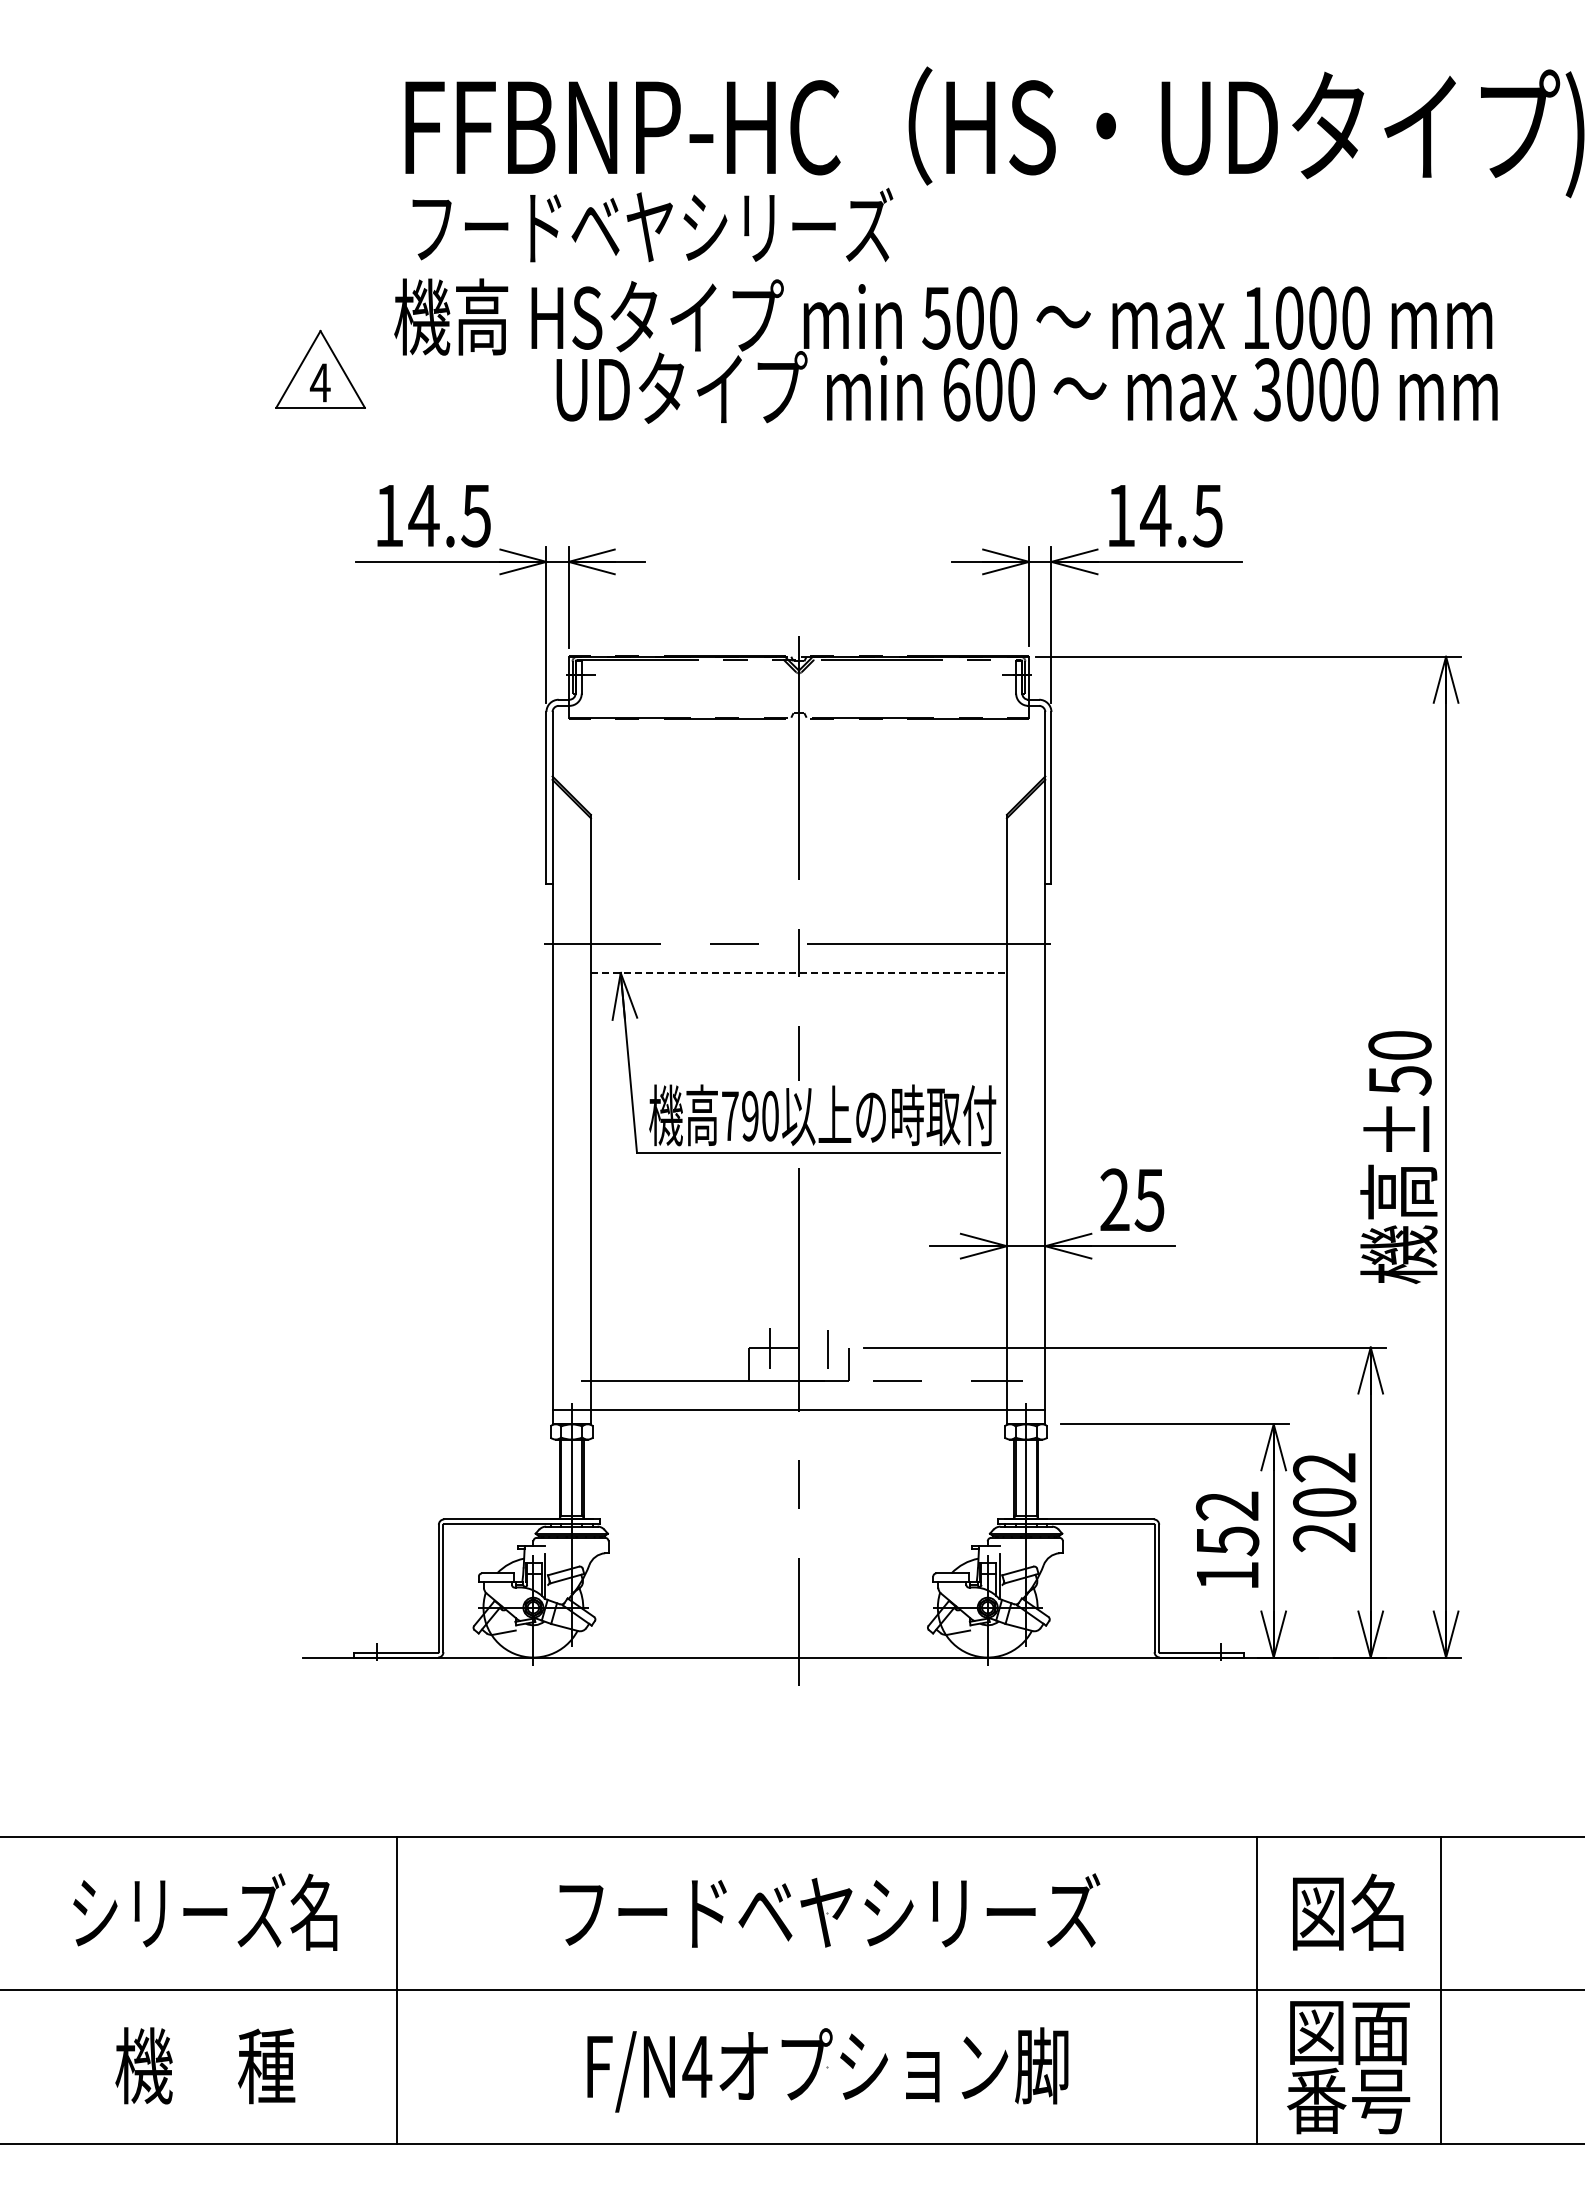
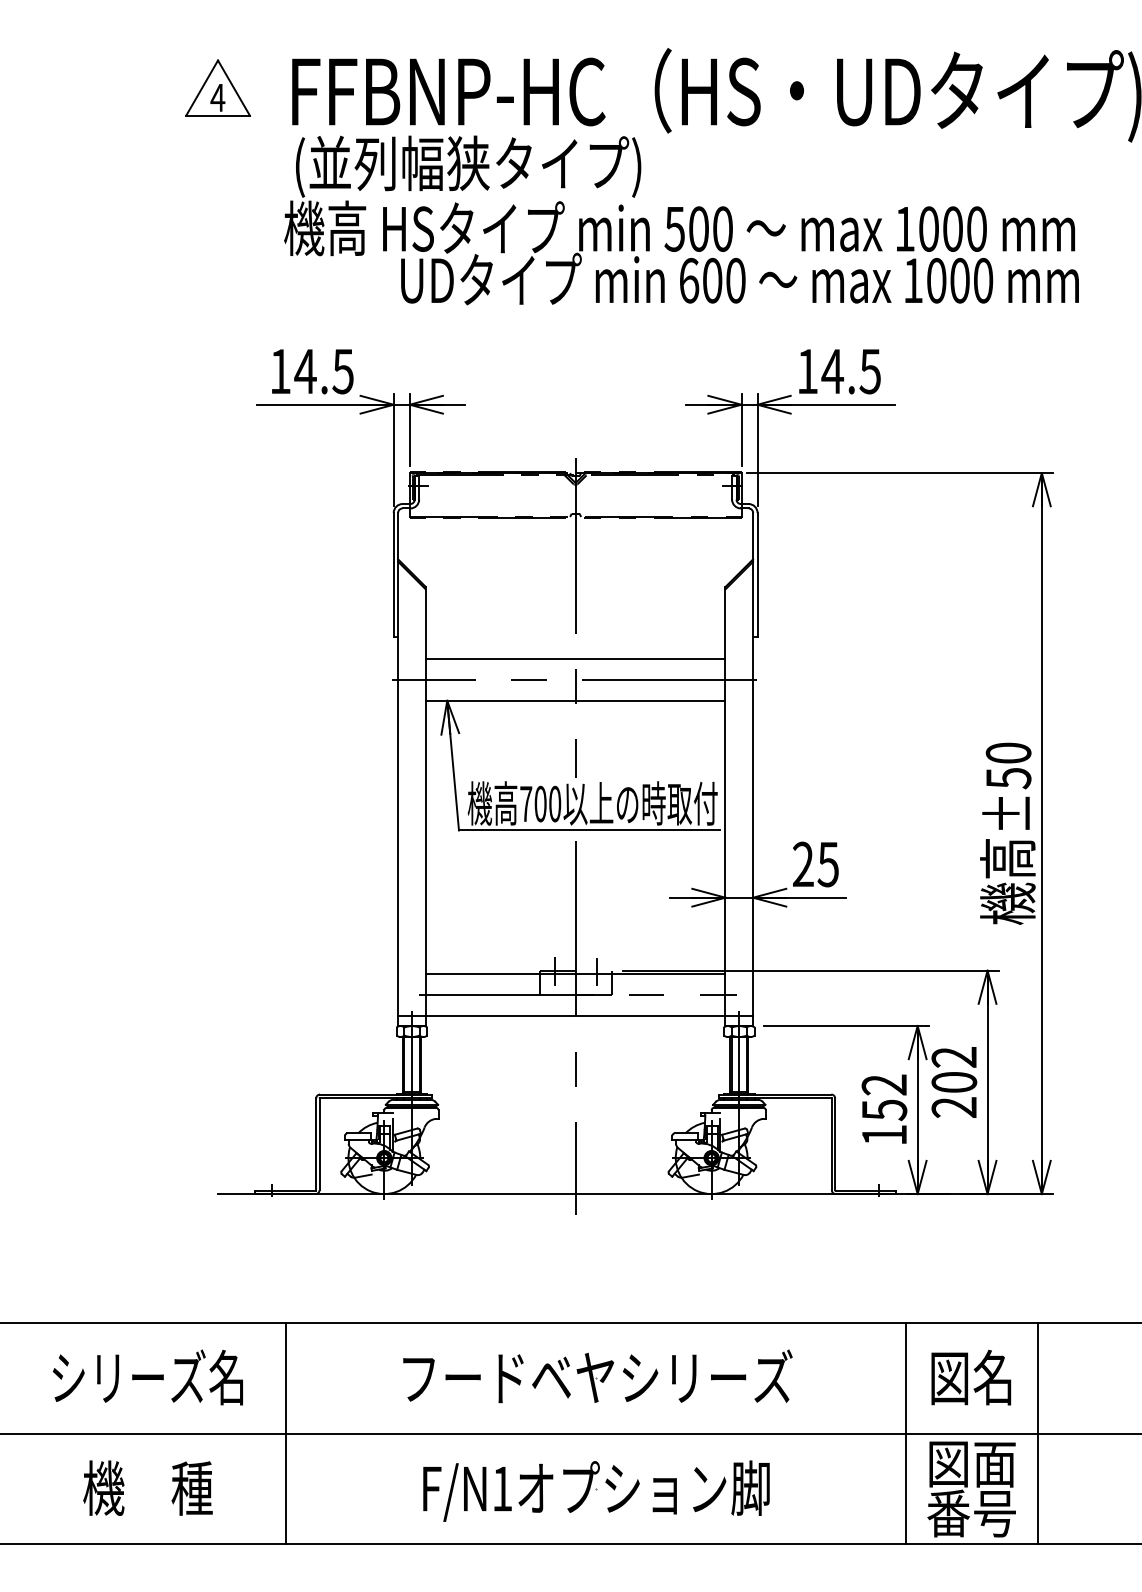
text: (651, 230) -> (469, 166), フードベヤシリーズ -> (並列幅狭タイプ)
part: (320, 368) -> (218, 87), moved
text: (1266, 389) -> (912, 280), 3000 -> 1000
line: (798, 914) -> (575, 658), added
line: (798, 973) -> (575, 701), dashed -> solid
text: (750, 1116) -> (540, 804), 790 -> 700
line: (798, 1352) -> (575, 974), added
text: (697, 2066) -> (502, 1488), F/N4 -> F/N1

